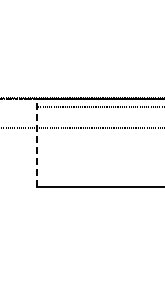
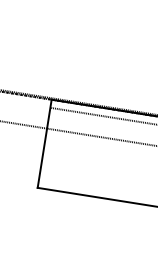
line: (36, 143) -> (44, 144), dashed -> solid

